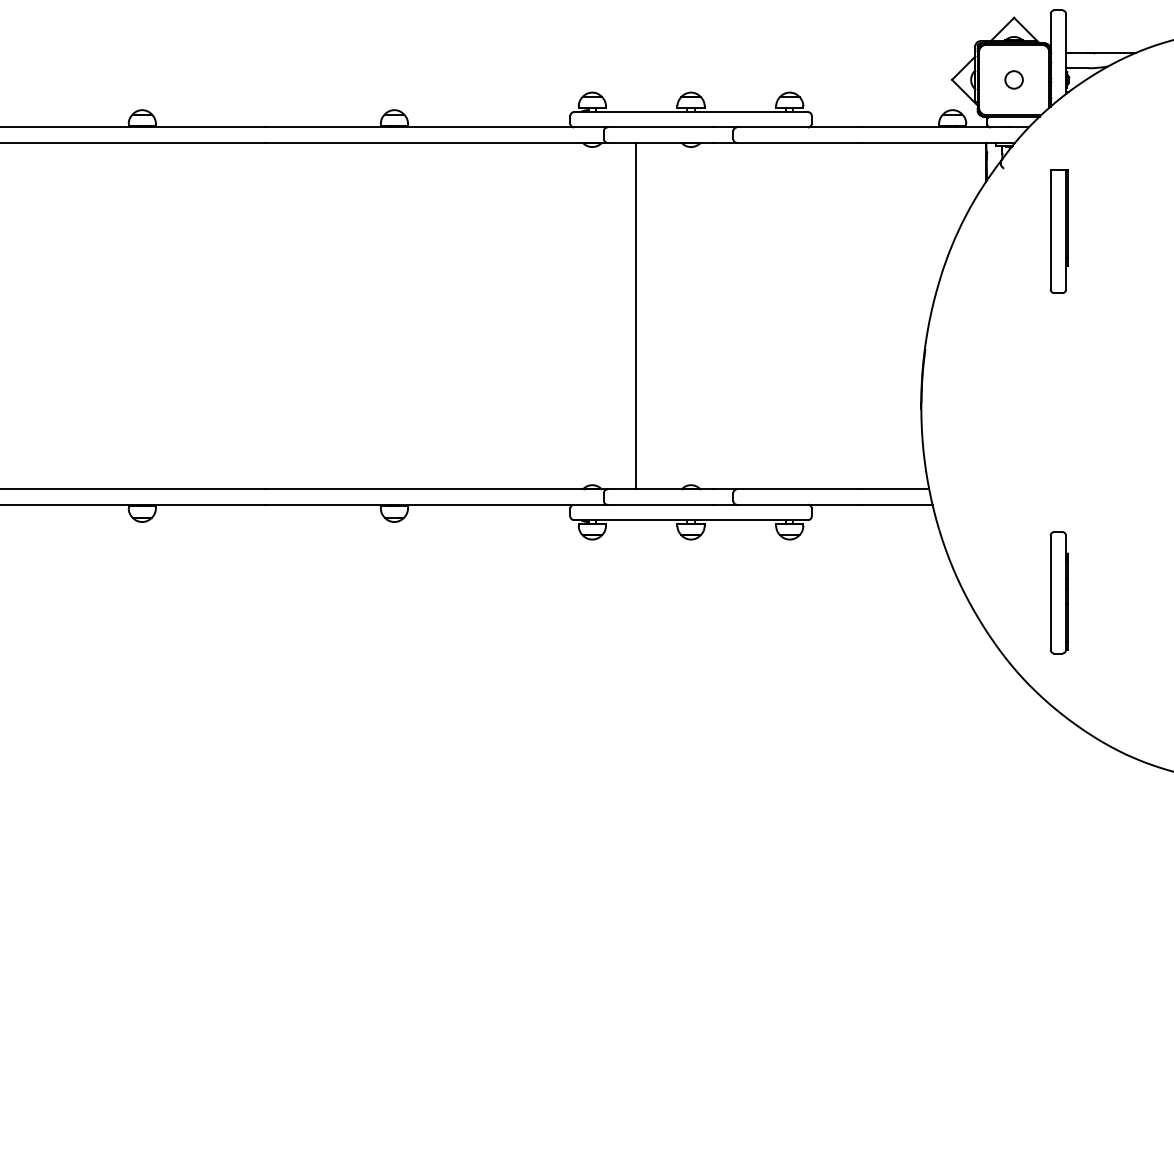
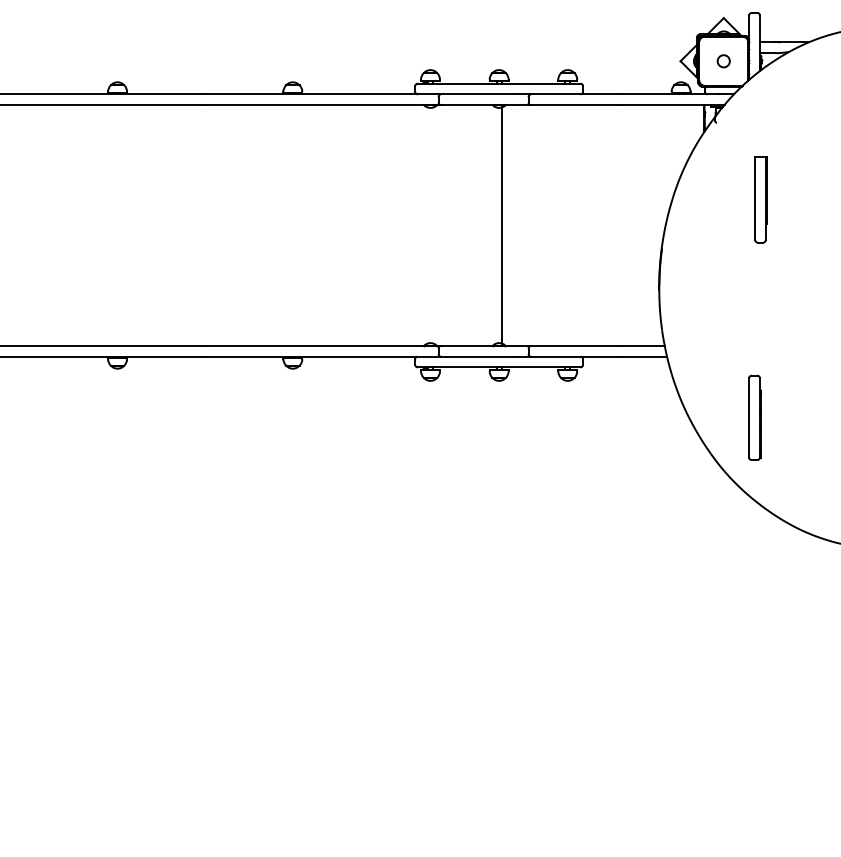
part: (1058, 231) -> (760, 199), moved
line: (635, 316) -> (501, 225), moved

